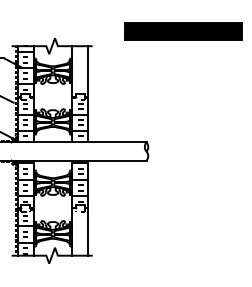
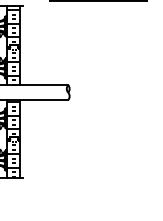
hatch: (79, 70) -> (13, 25), added
hatch: (79, 231) -> (13, 158), added

